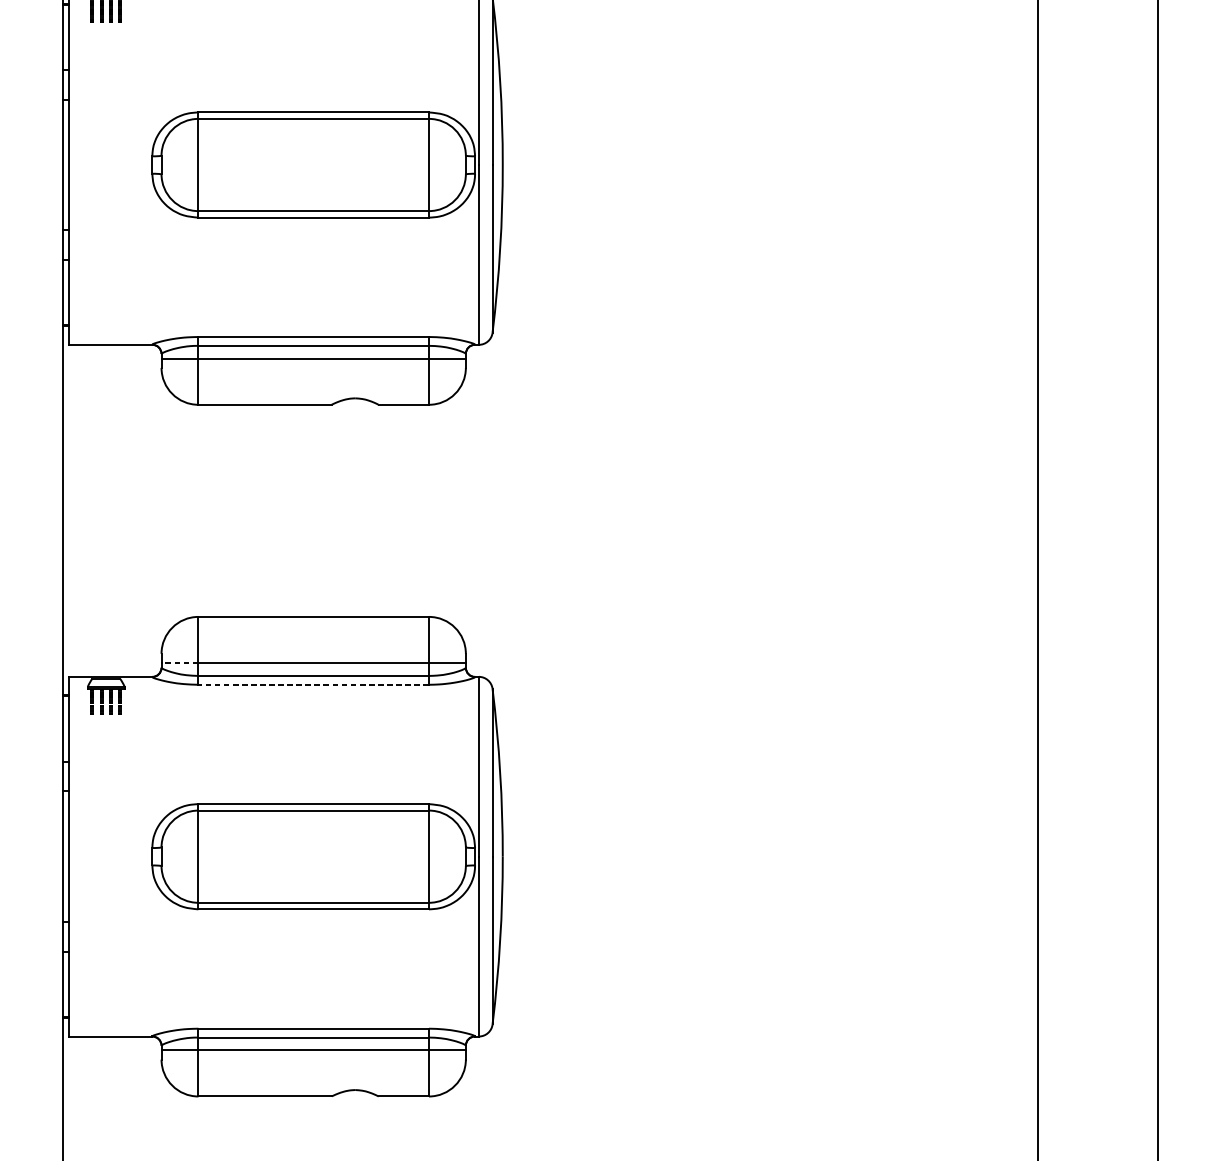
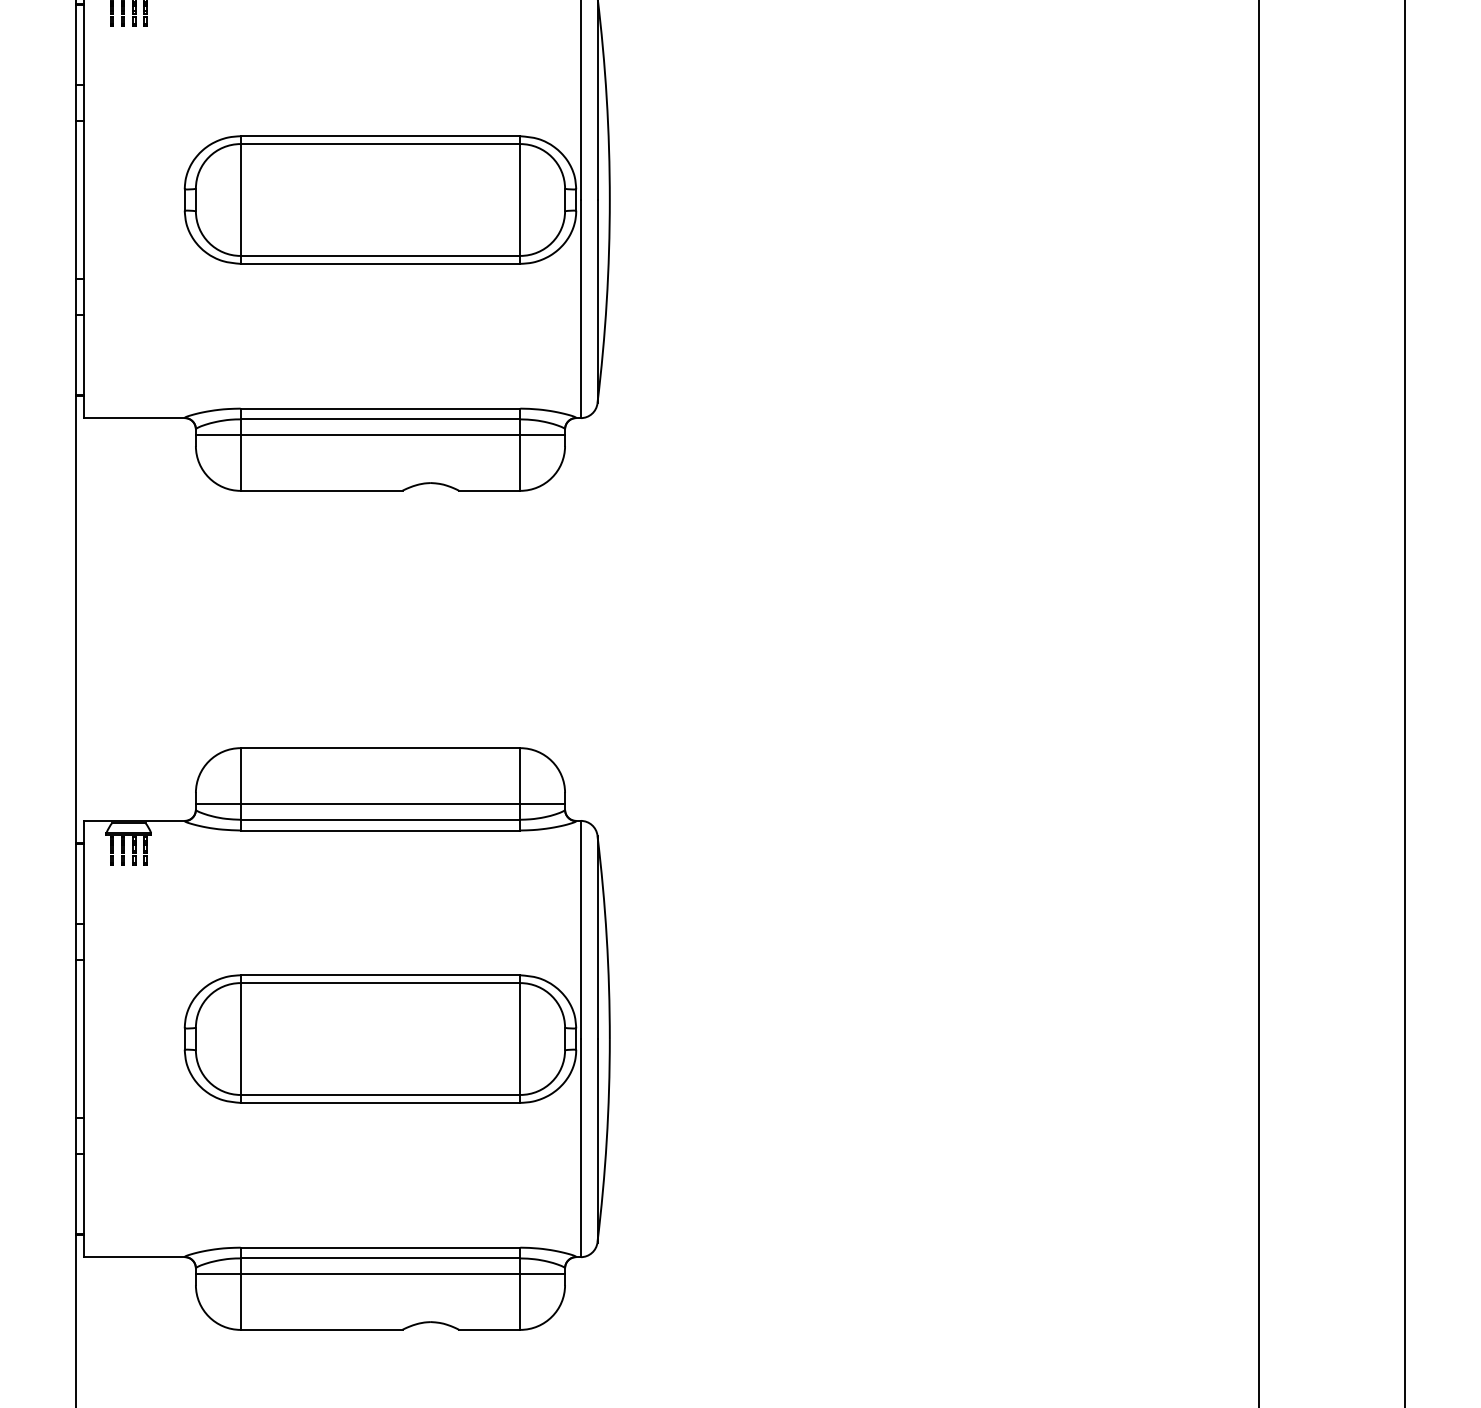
line: (179, 663) -> (217, 804), dashed -> solid
line: (313, 684) -> (380, 830), dashed -> solid

